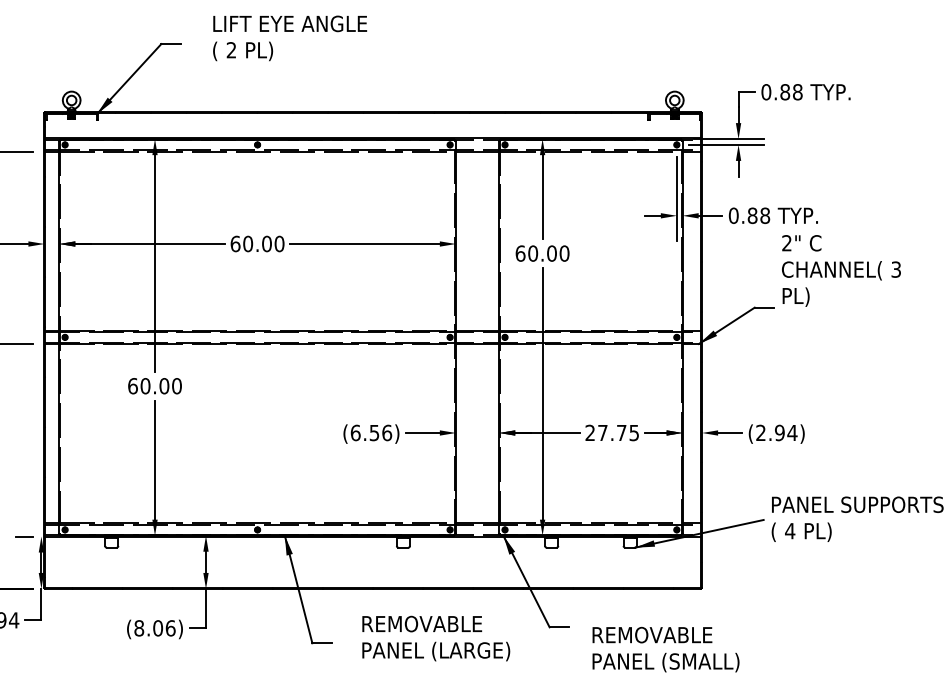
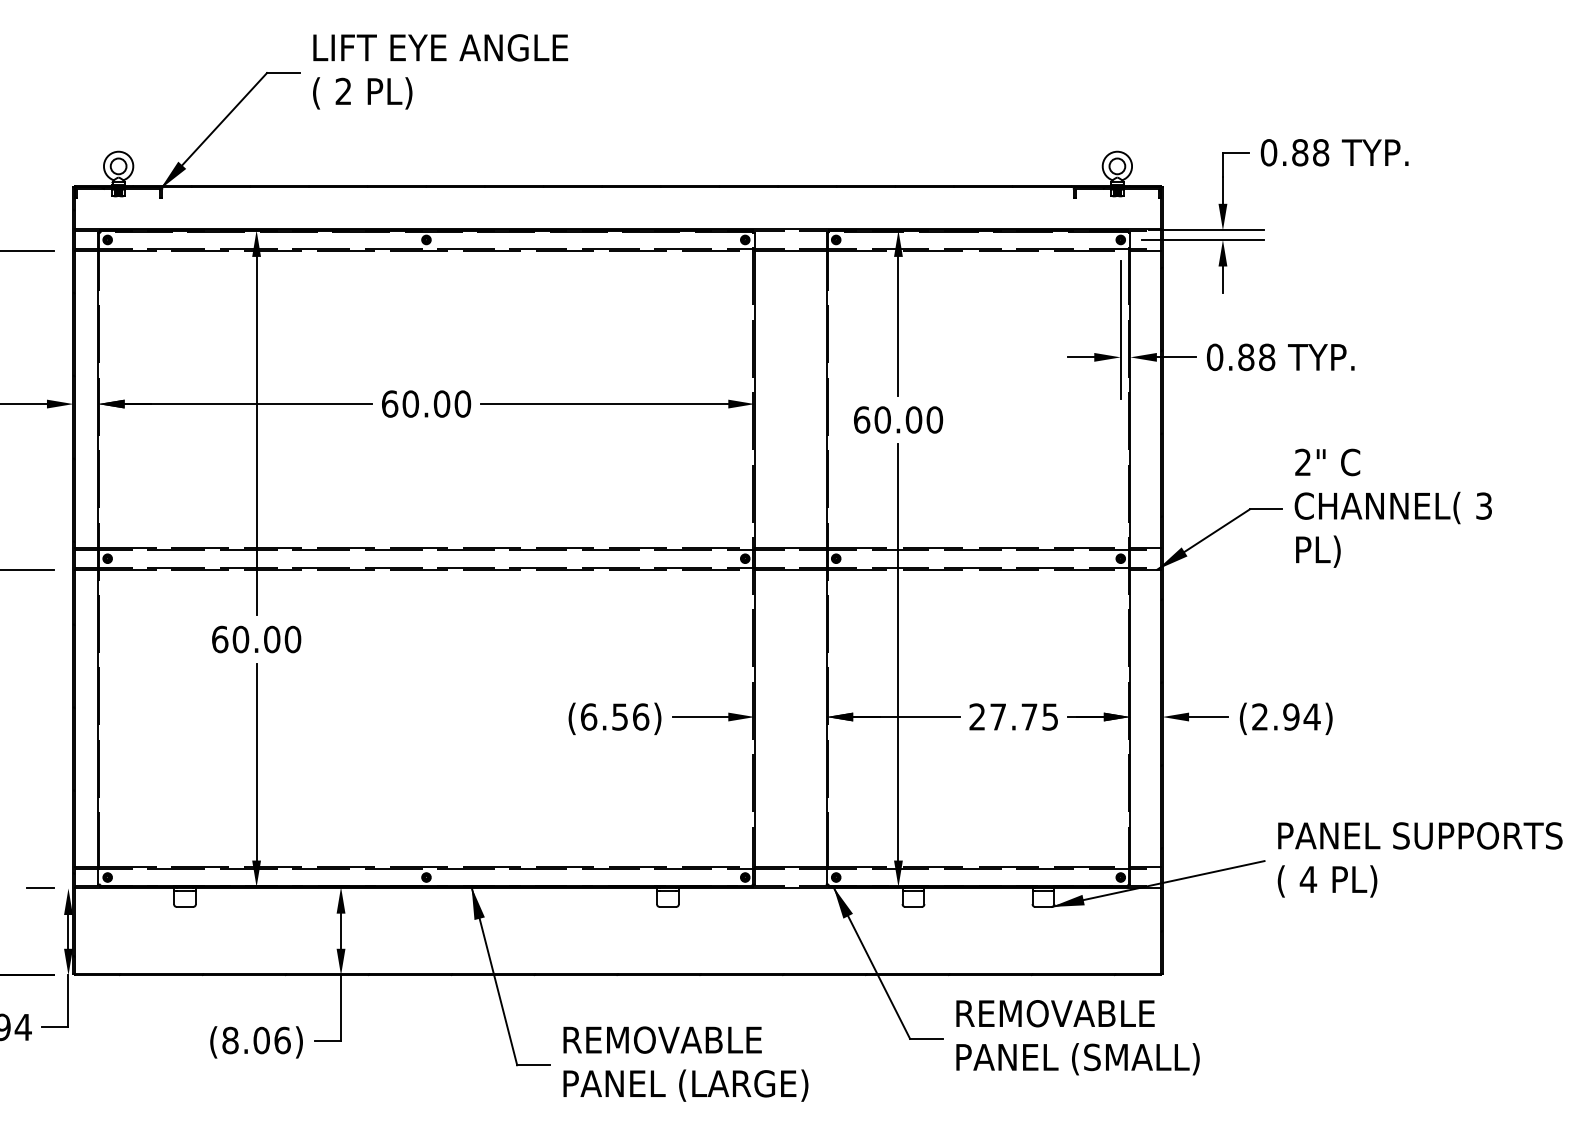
text: (290, 38) -> (441, 72), moved
text: (841, 270) -> (1393, 507), moved
text: (436, 638) -> (686, 1063), moved
text: (665, 649) -> (1077, 1037), moved

